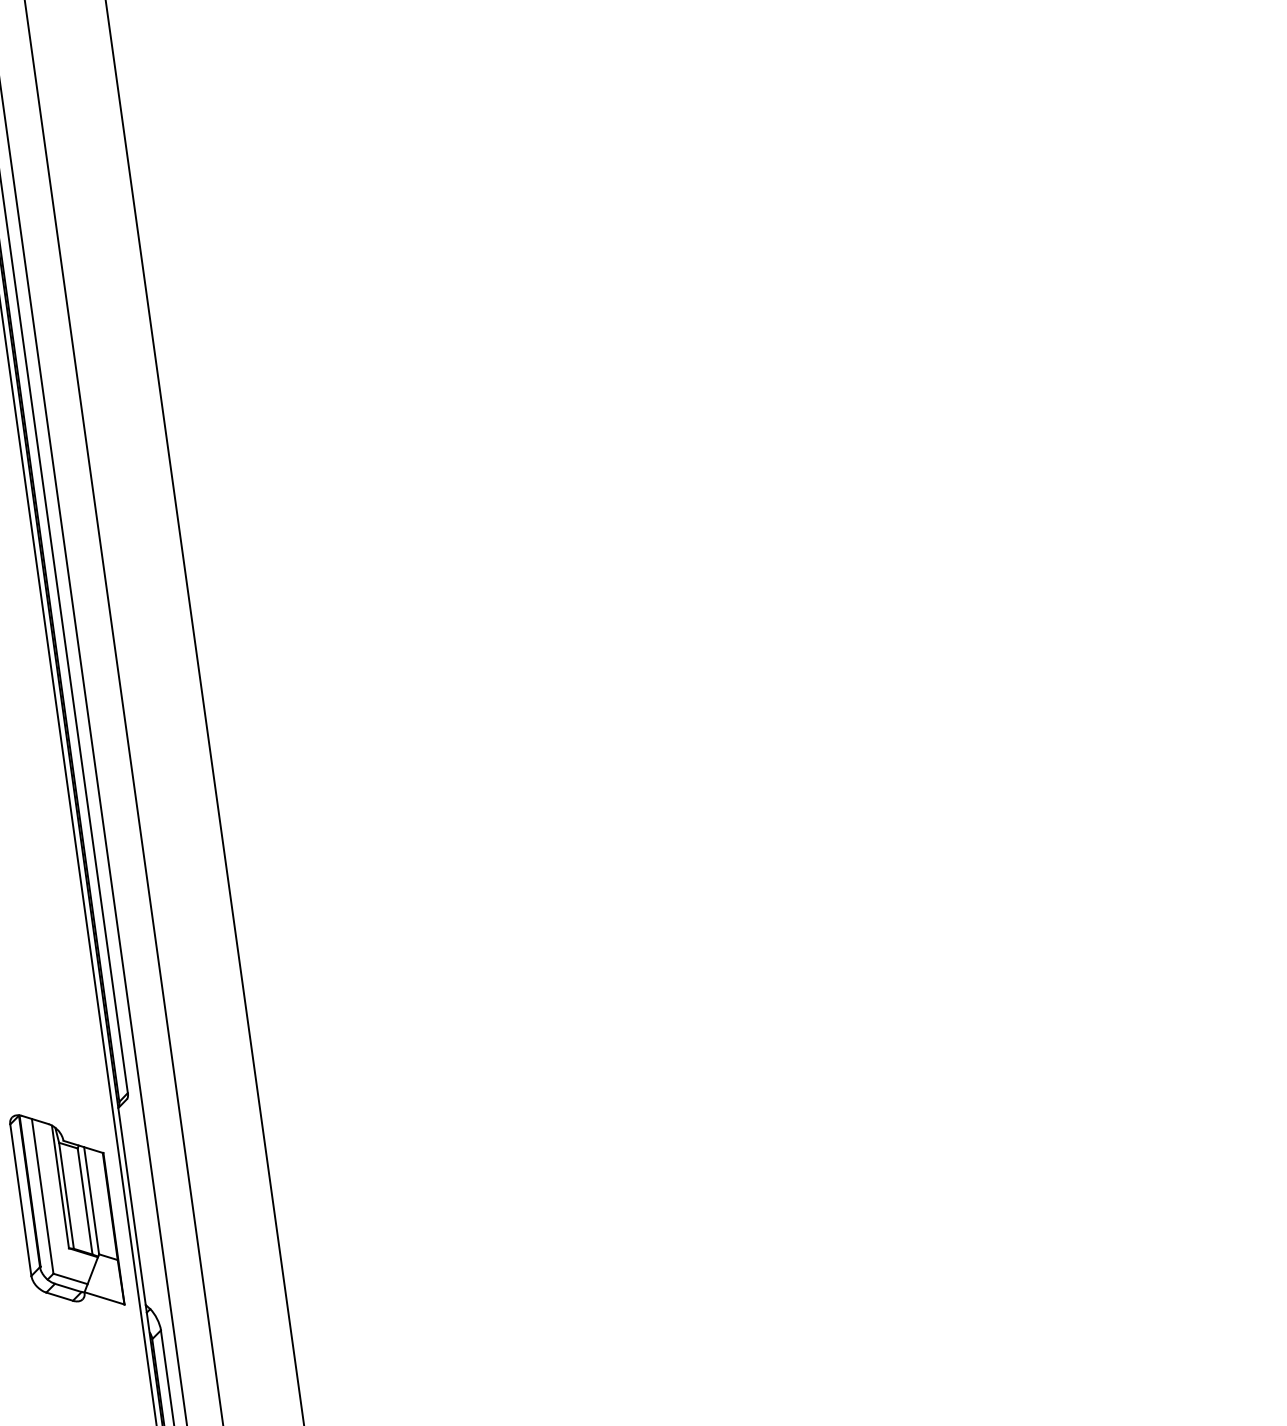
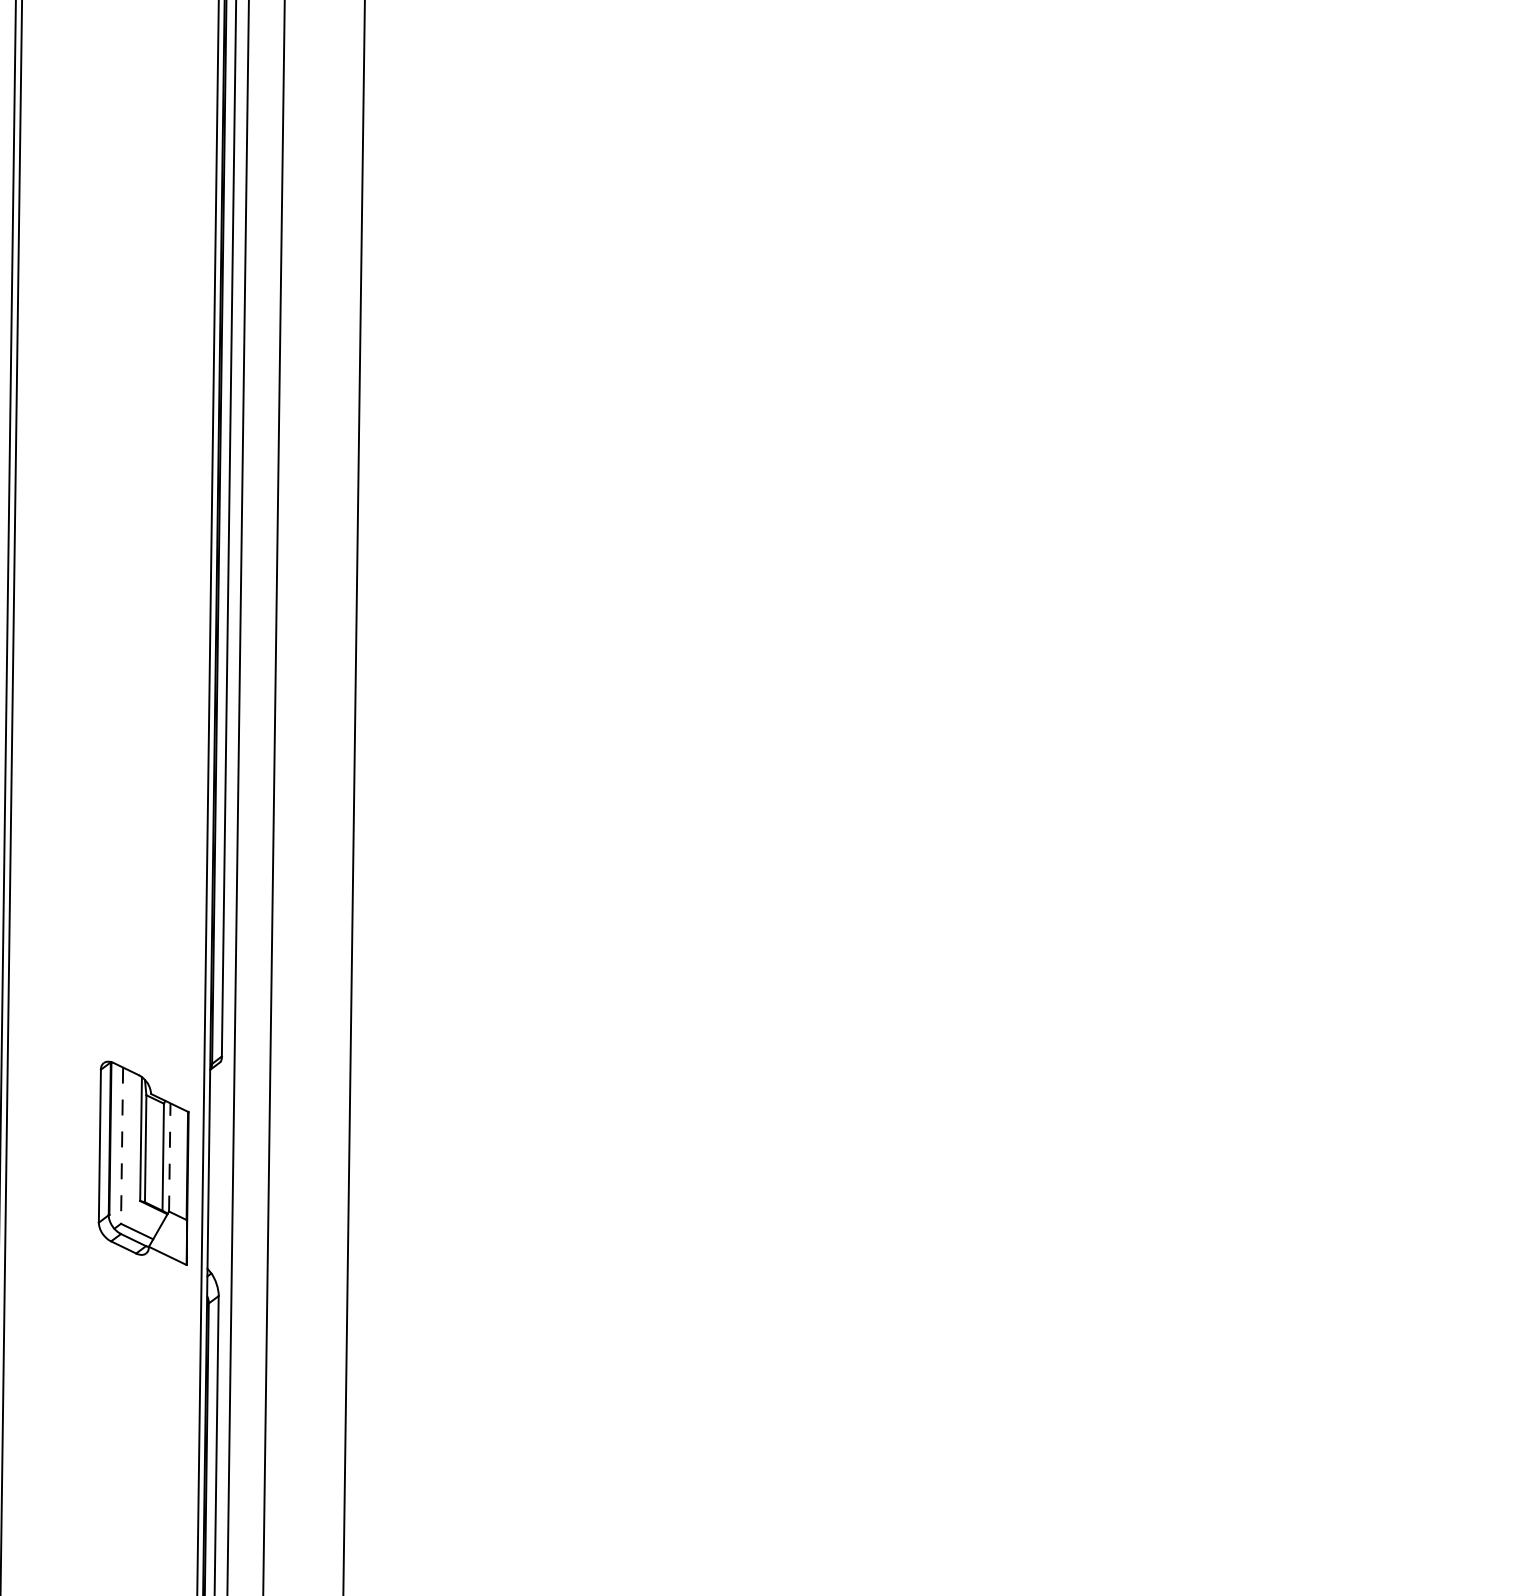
line: (43, 1197) -> (122, 1146), solid -> dashed
line: (91, 1199) -> (169, 1156), solid -> dashed

